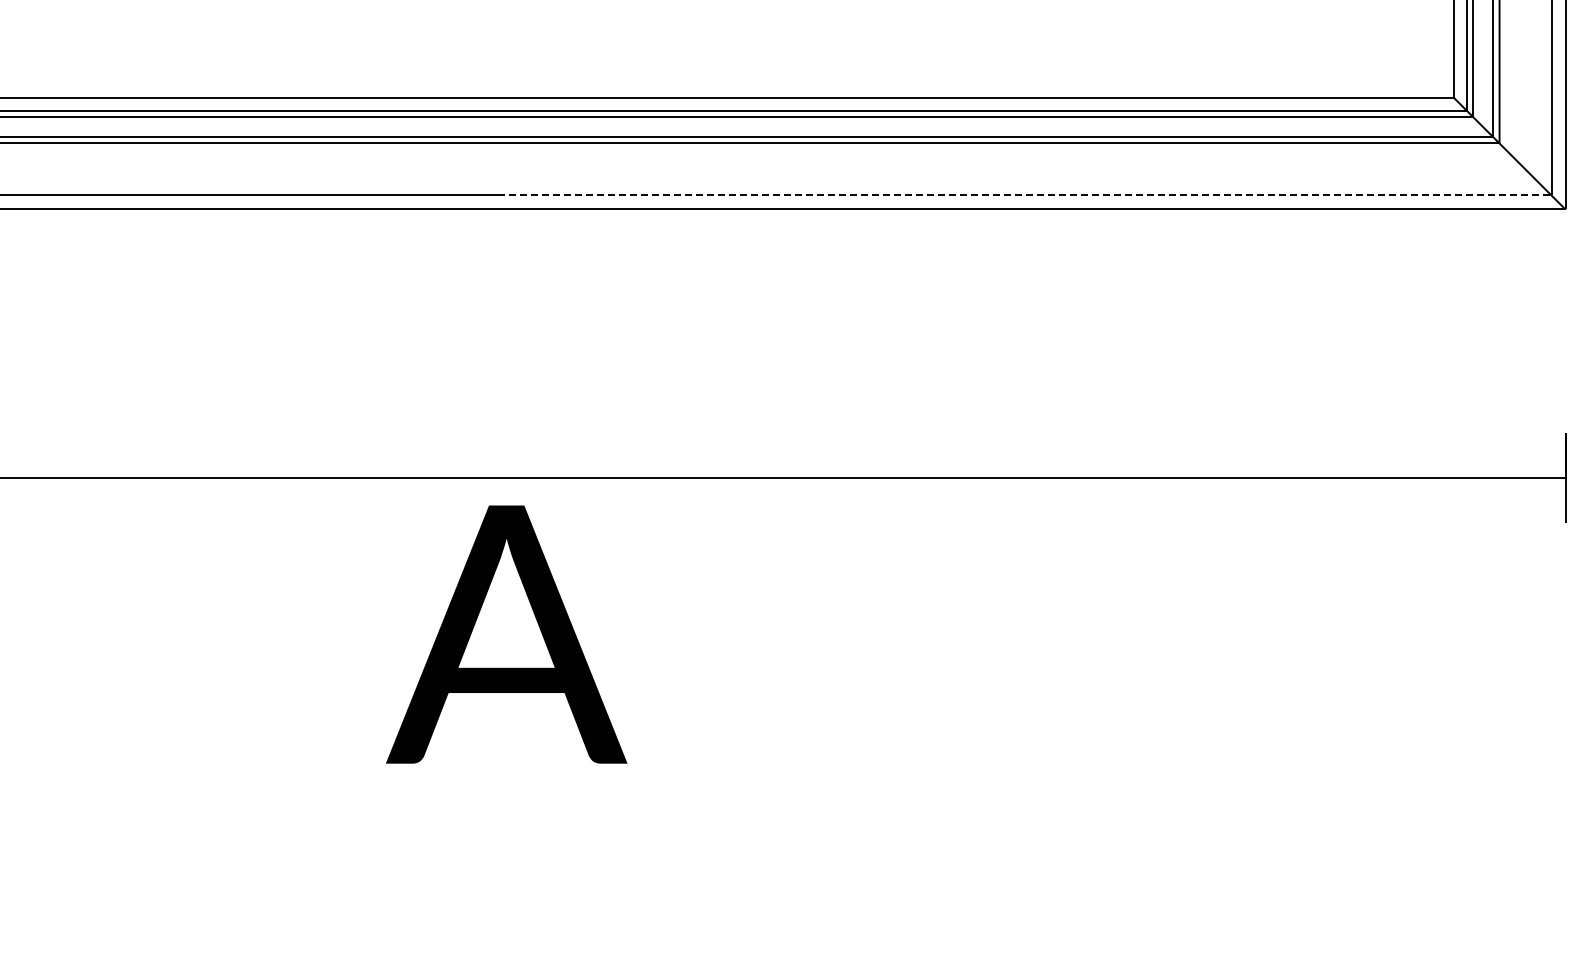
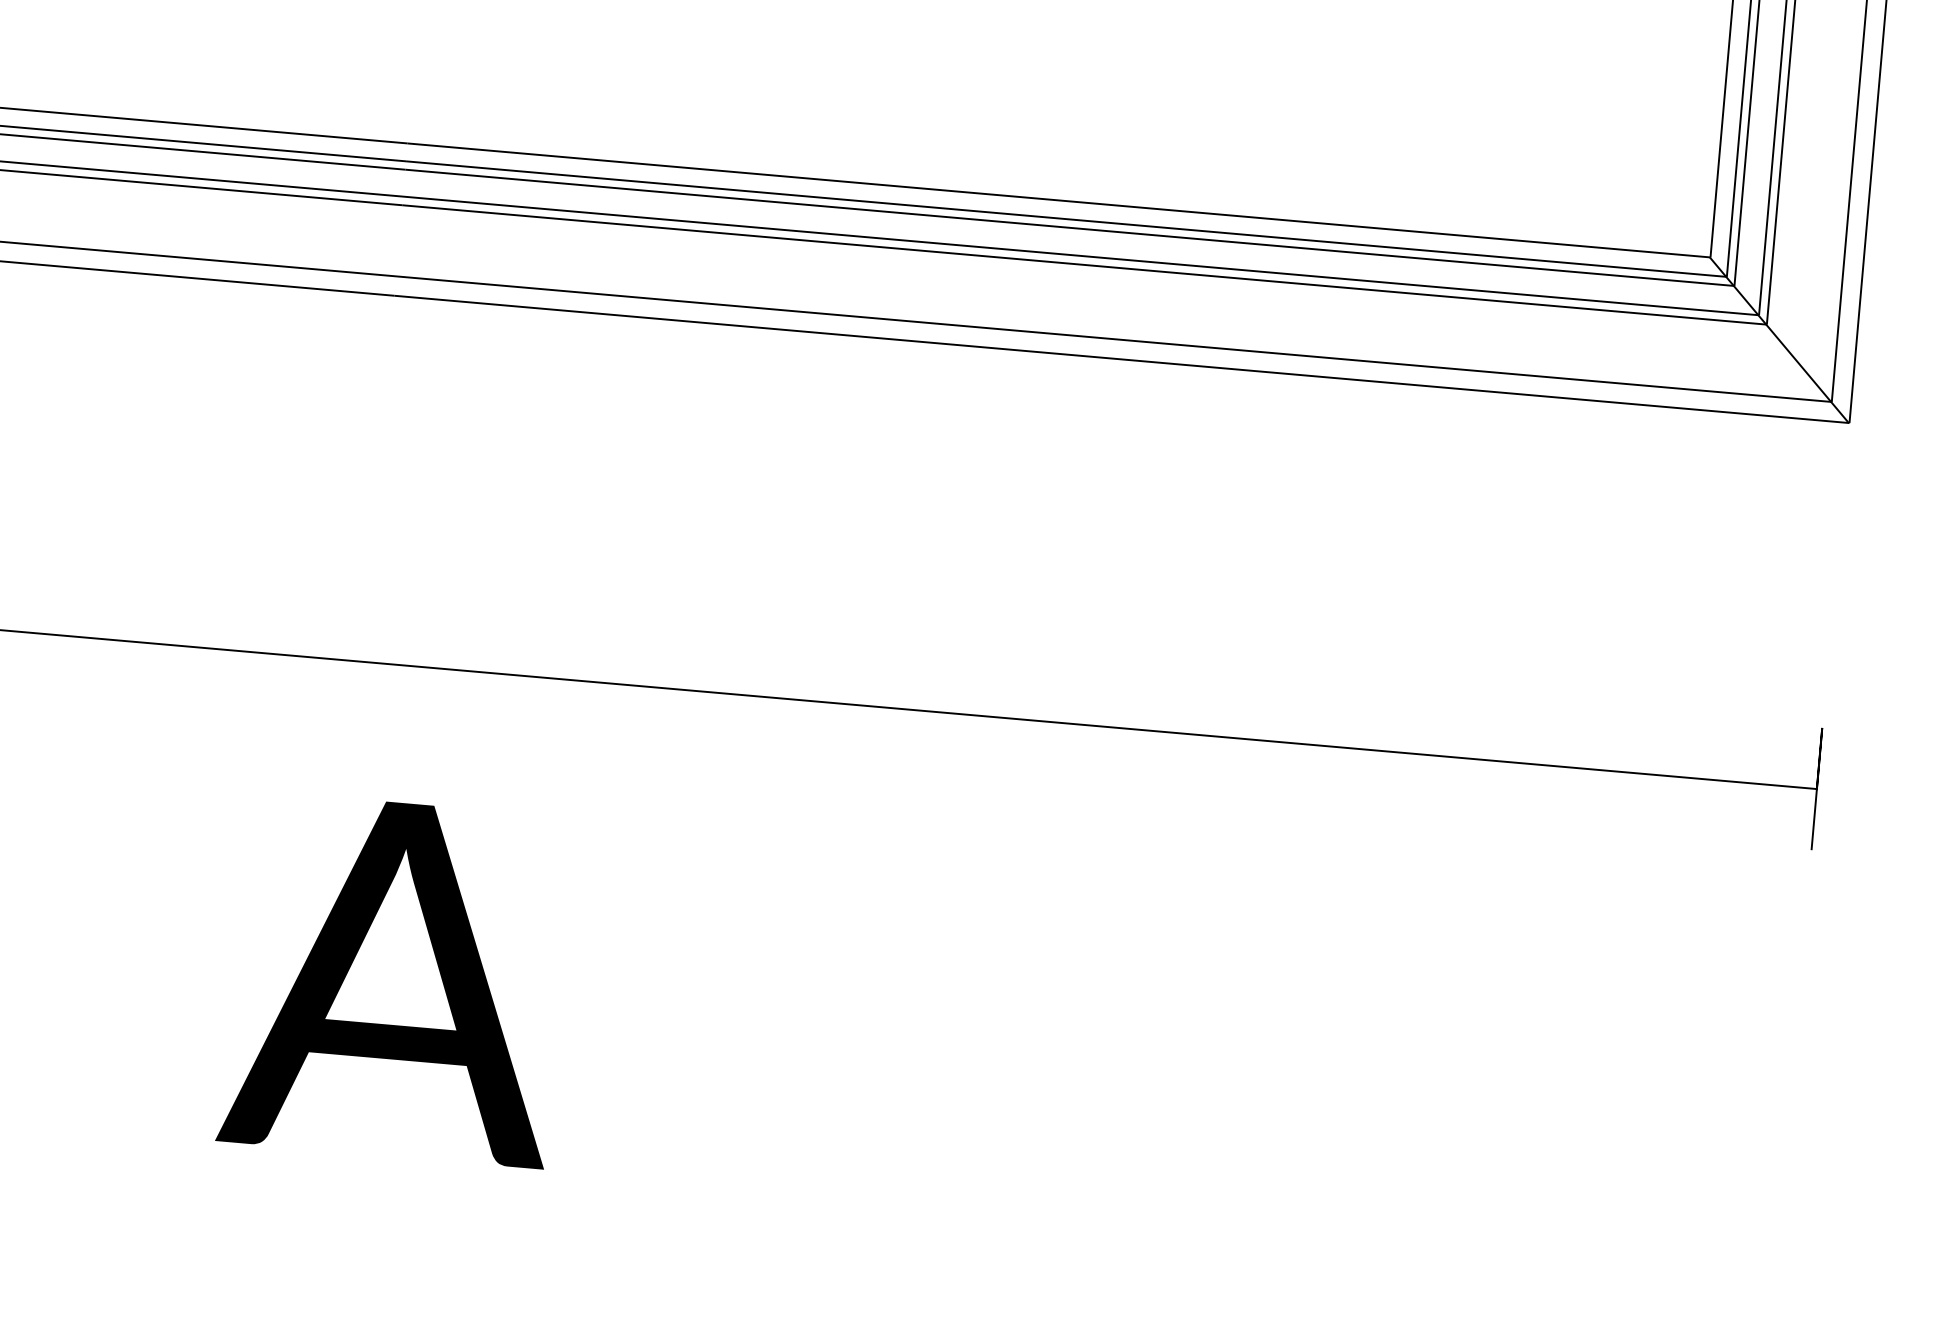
line: (1025, 195) -> (1114, 339), dashed -> solid
text: (506, 634) -> (394, 979), moved

